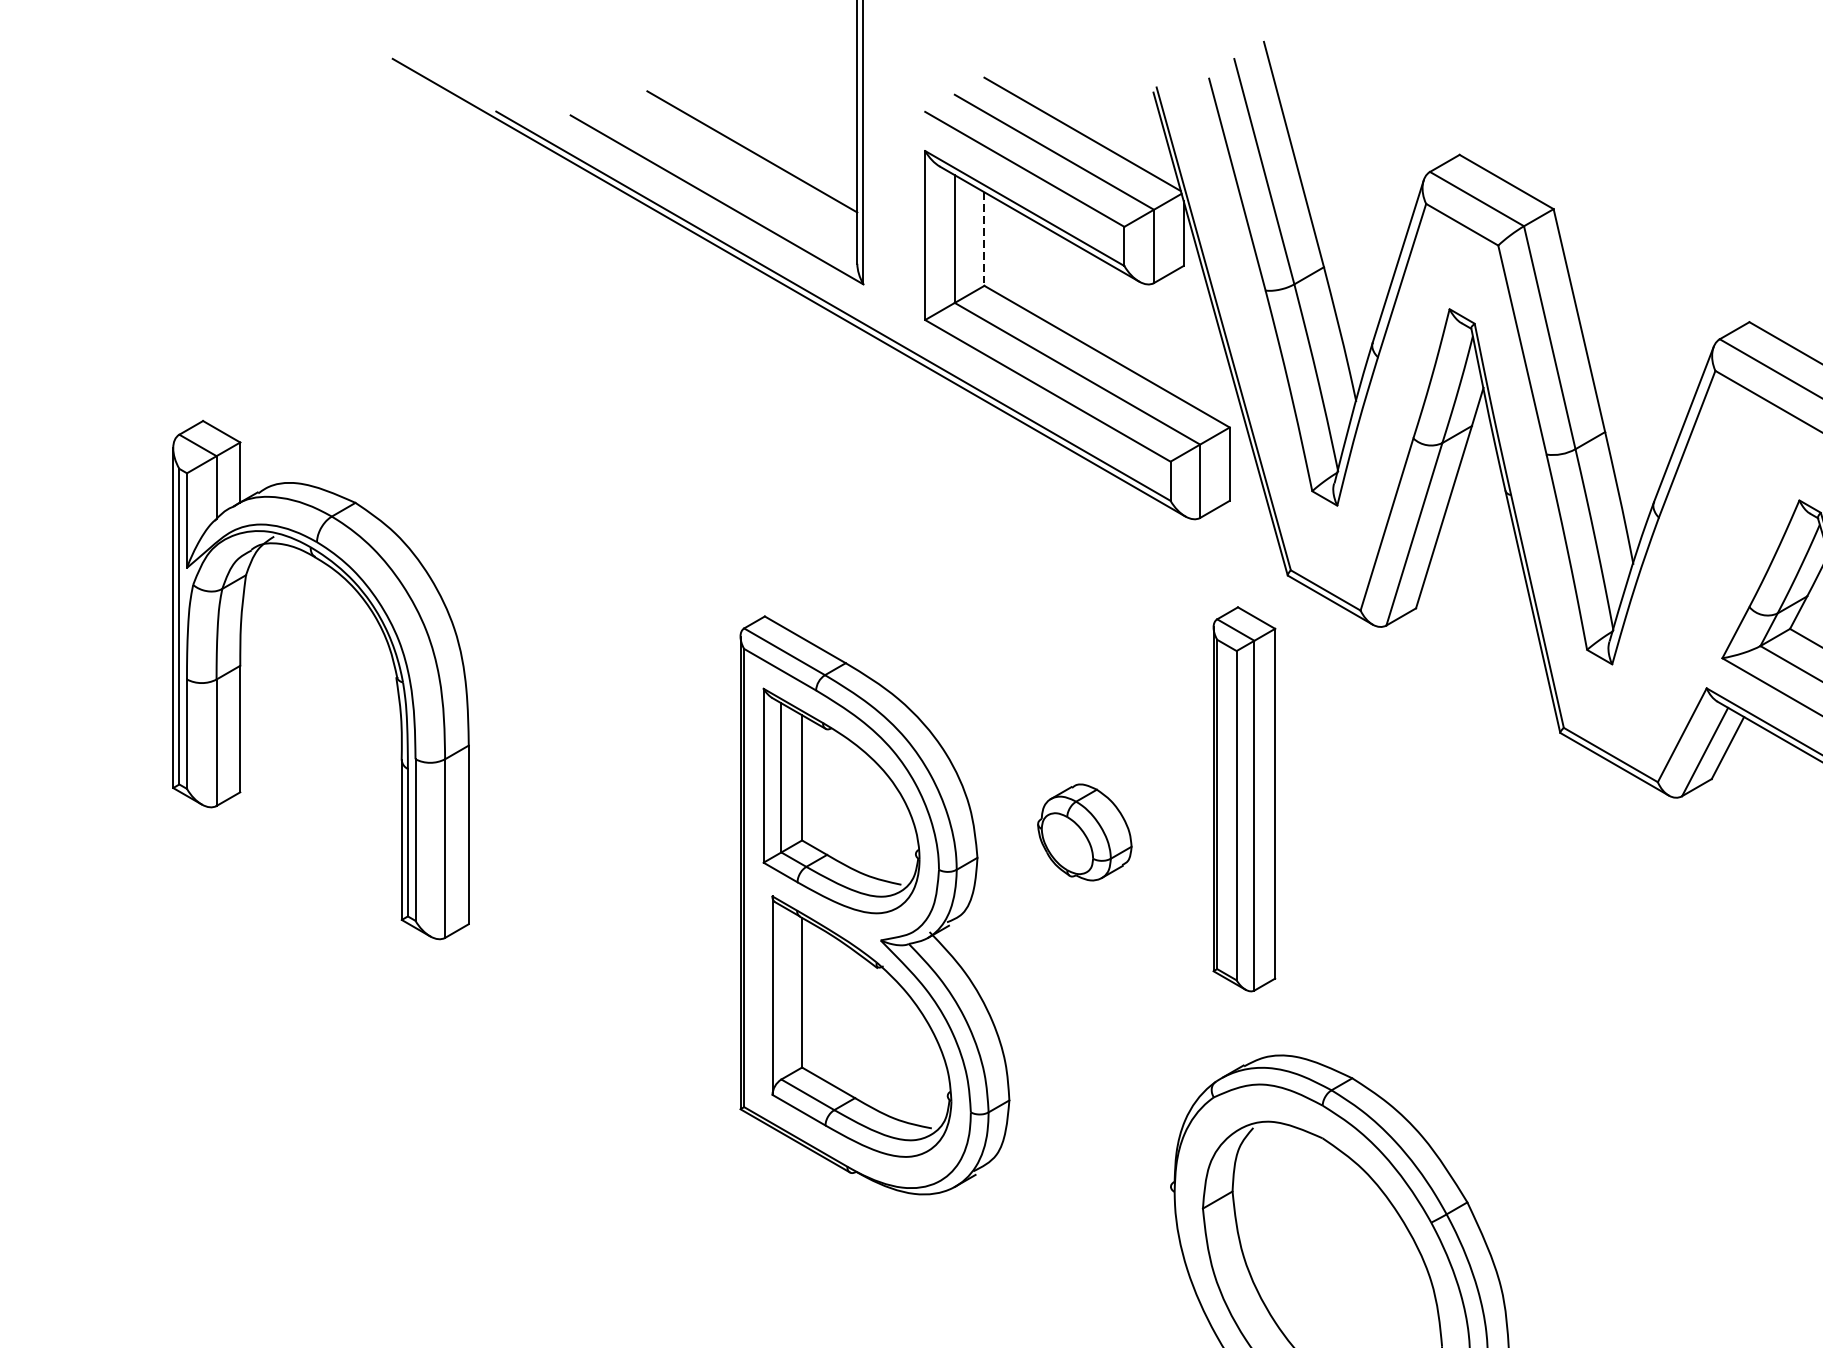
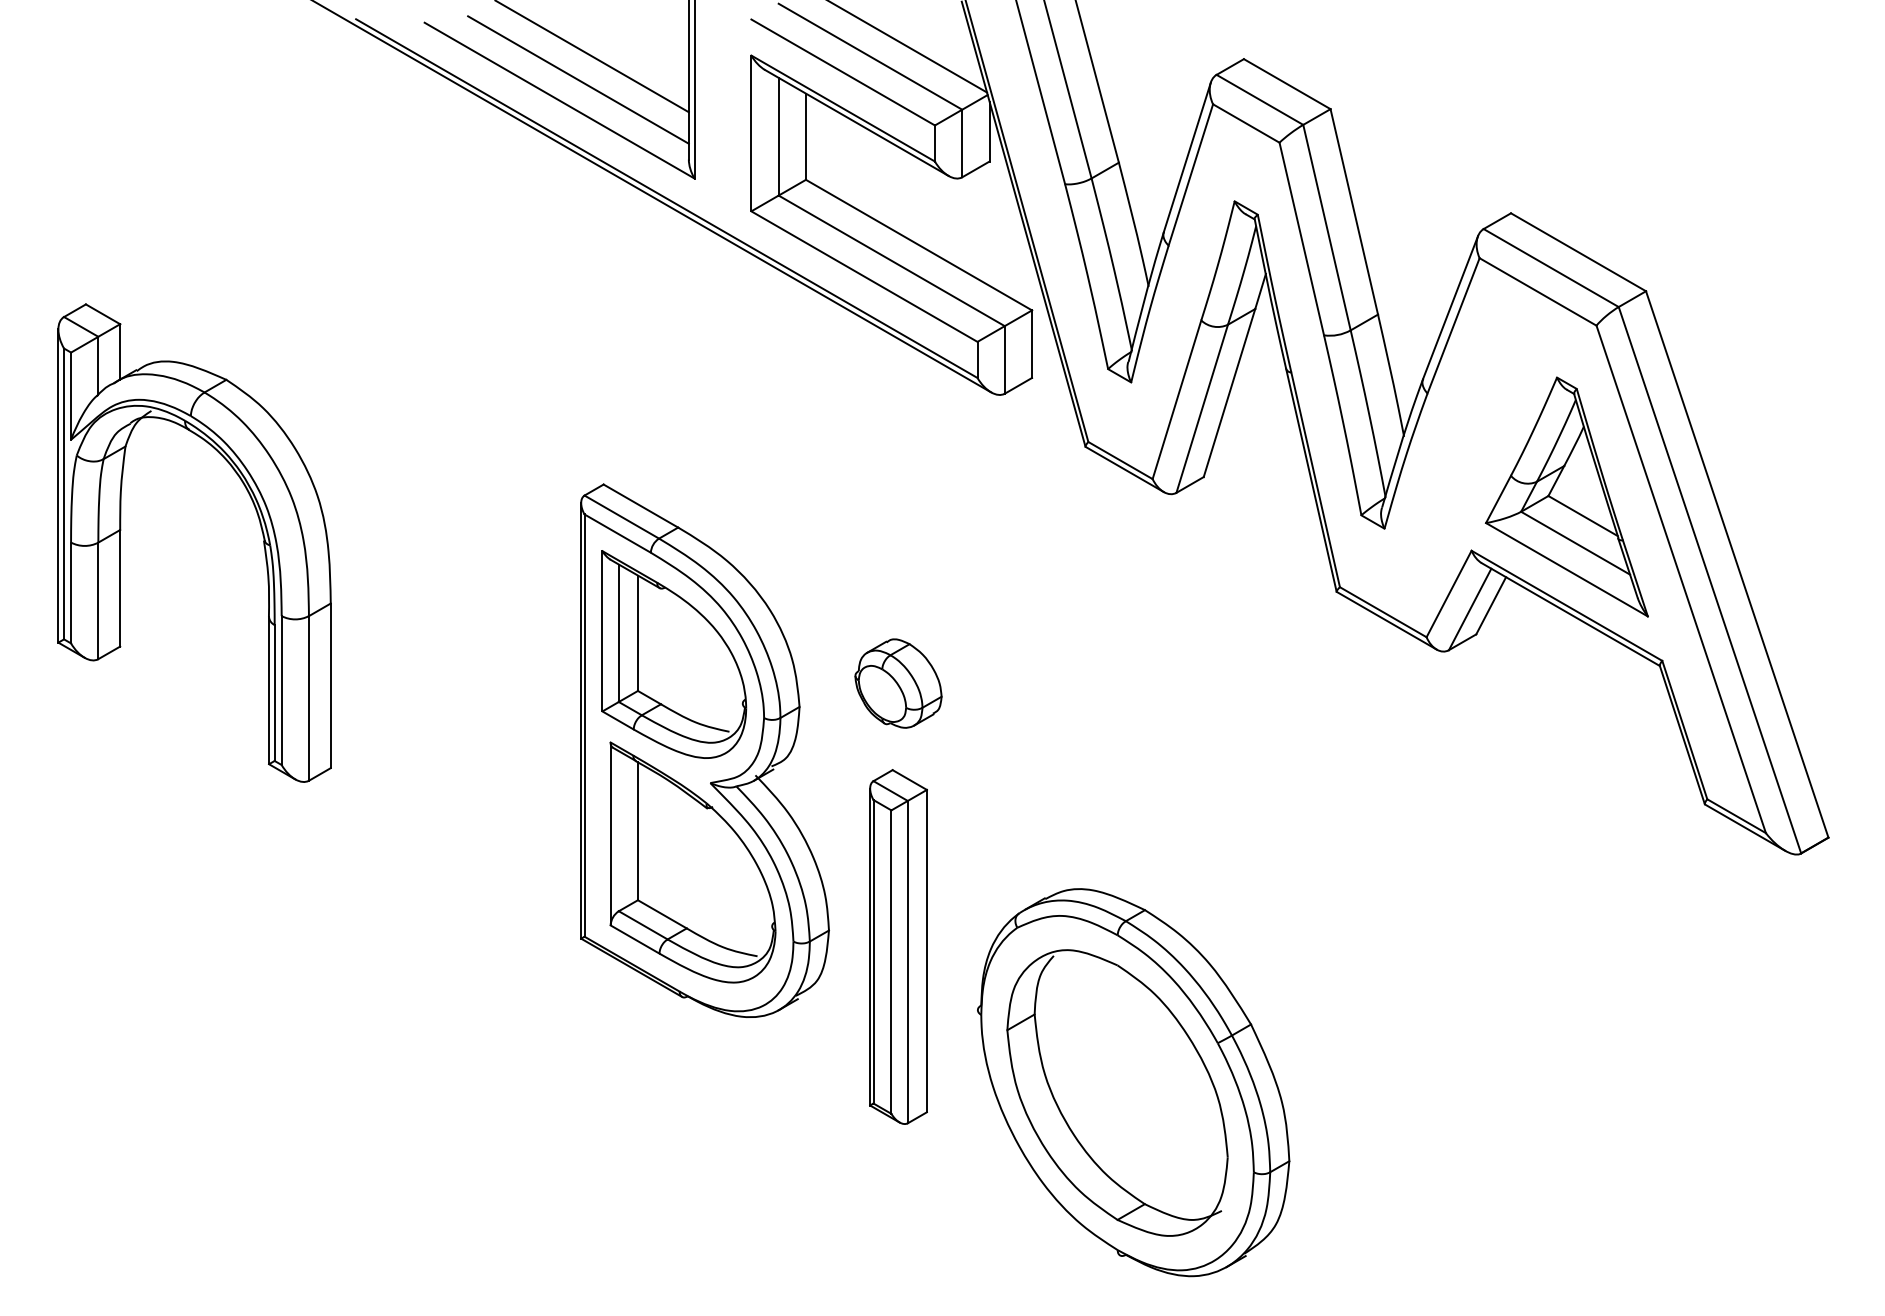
line: (737, 176) -> (578, 79), added
line: (983, 239) -> (805, 137), dashed -> solid
part: (1244, 798) -> (898, 946), moved

